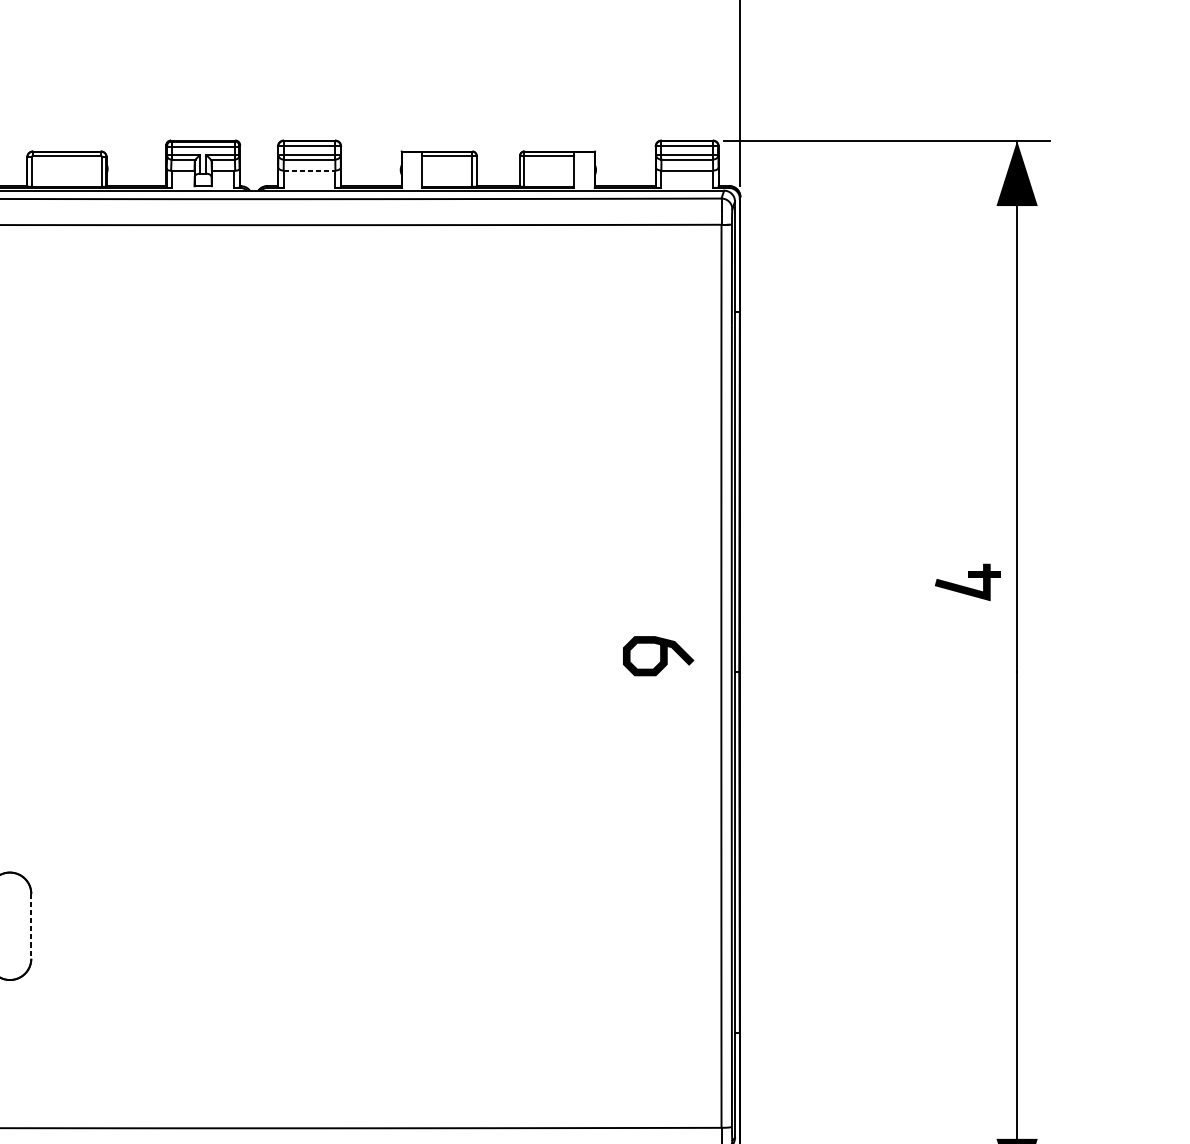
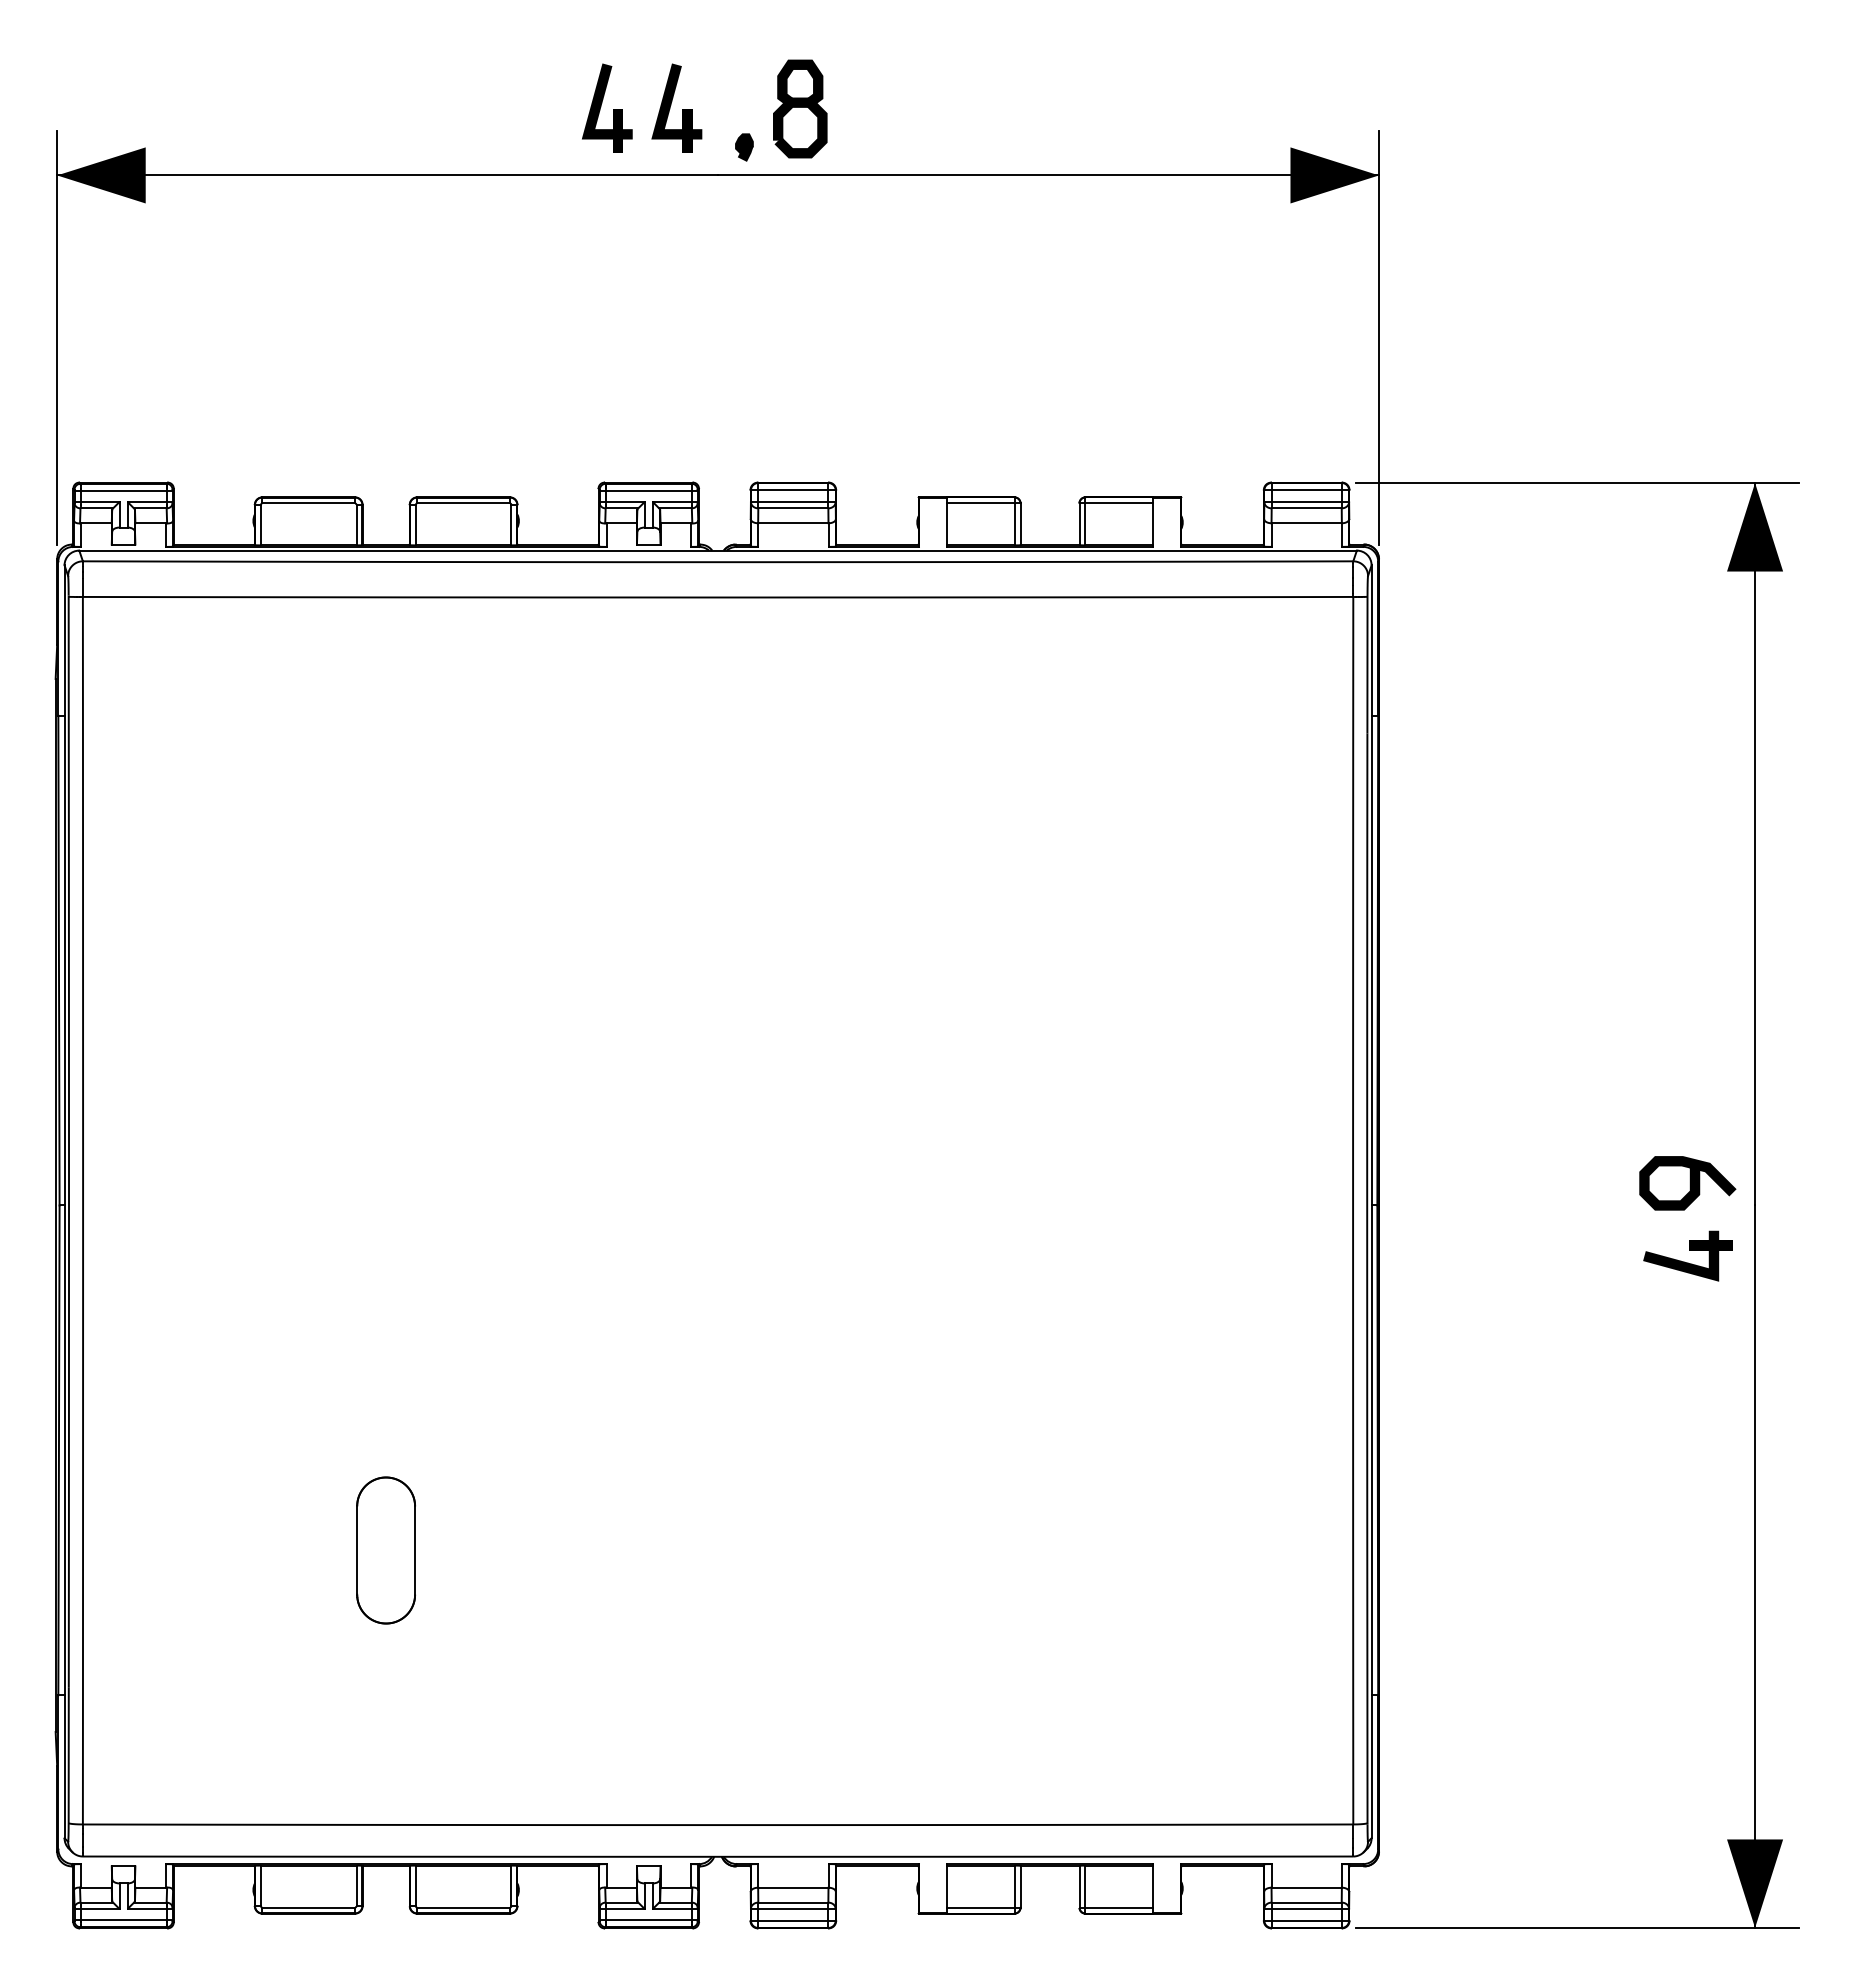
line: (309, 170) -> (793, 523), dashed -> solid
part: (967, 581) -> (1687, 1255), moved
curve: (659, 656) -> (1689, 1183), moved
line: (31, 927) -> (415, 1551), dashed -> solid

